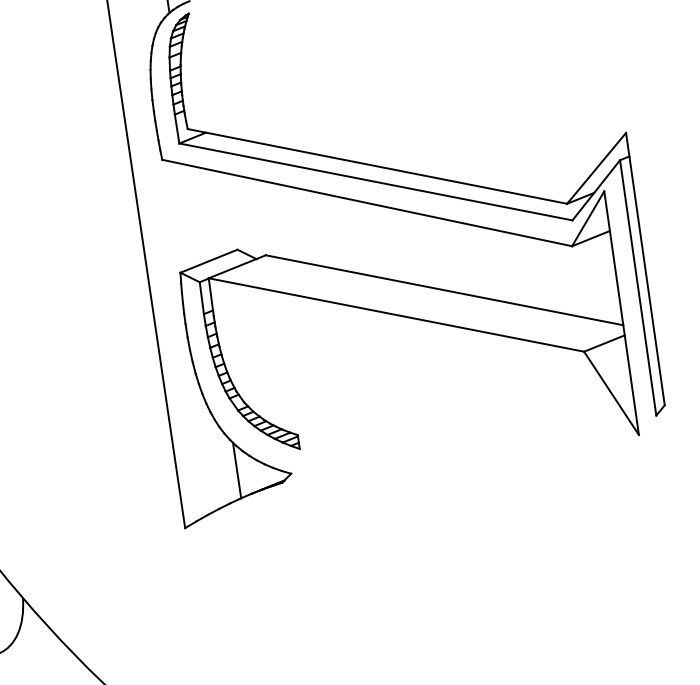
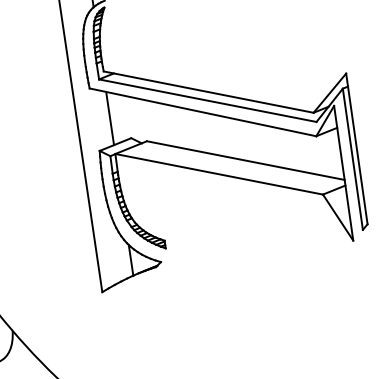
line: (199, 214) -> (110, 118), added

